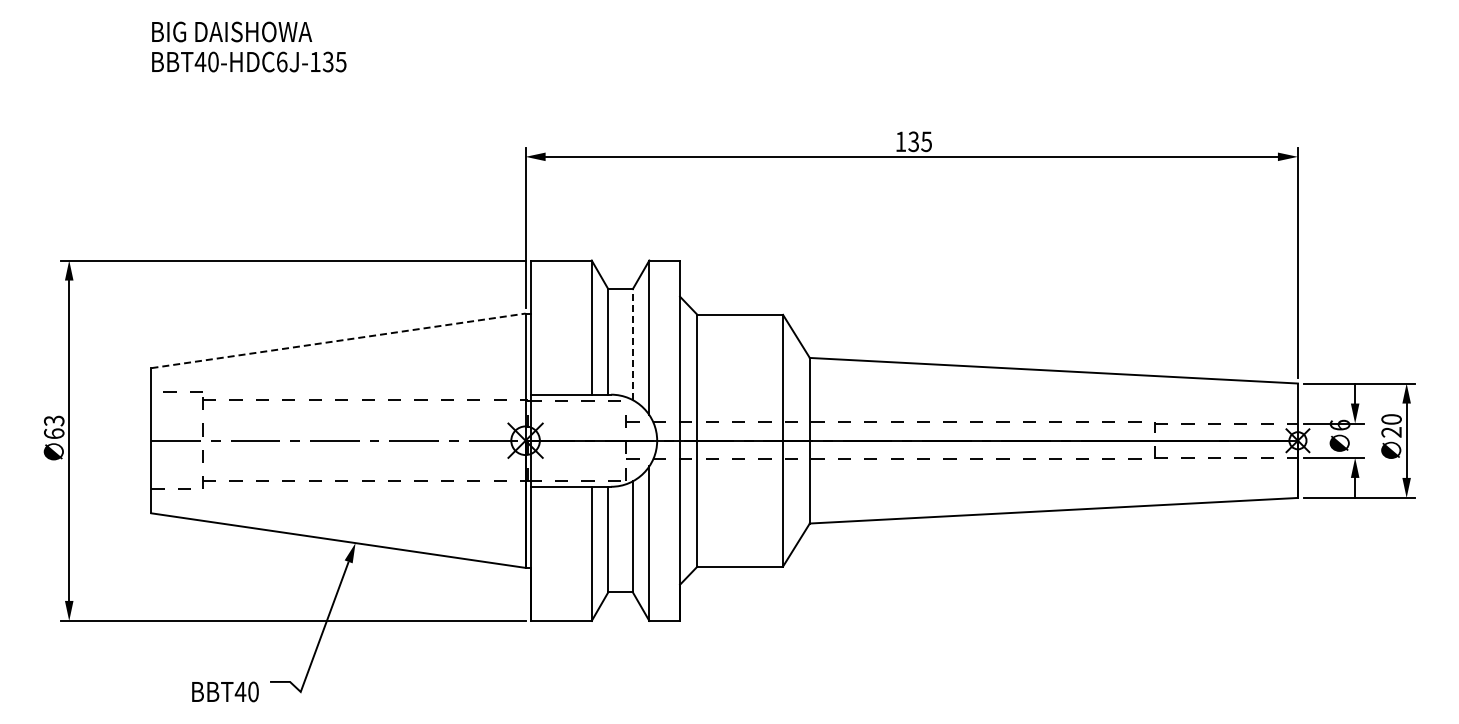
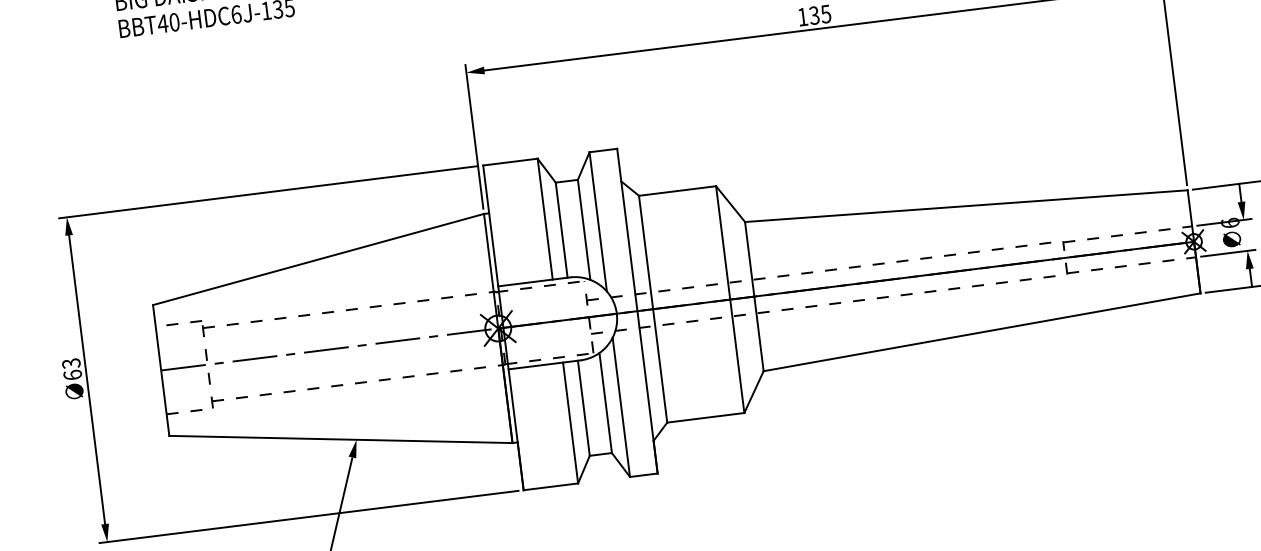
line: (339, 340) -> (319, 259), dashed -> solid
line: (632, 344) -> (583, 229), dashed -> solid

